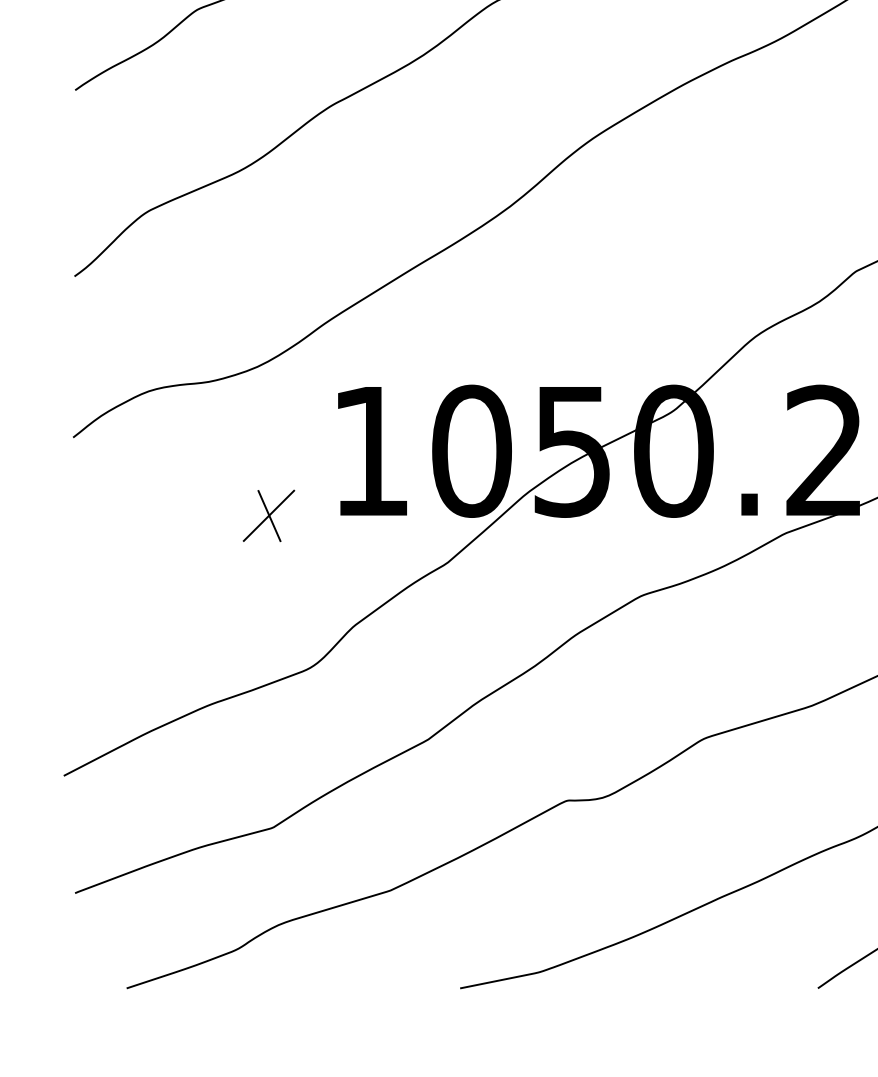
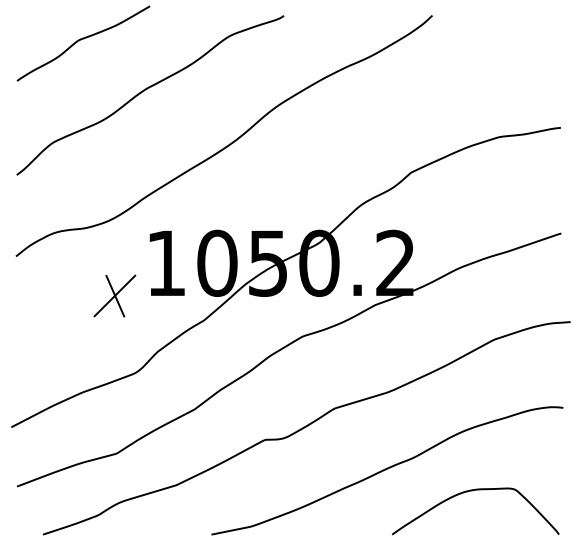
part: (268, 514) -> (114, 295), size x1.6

